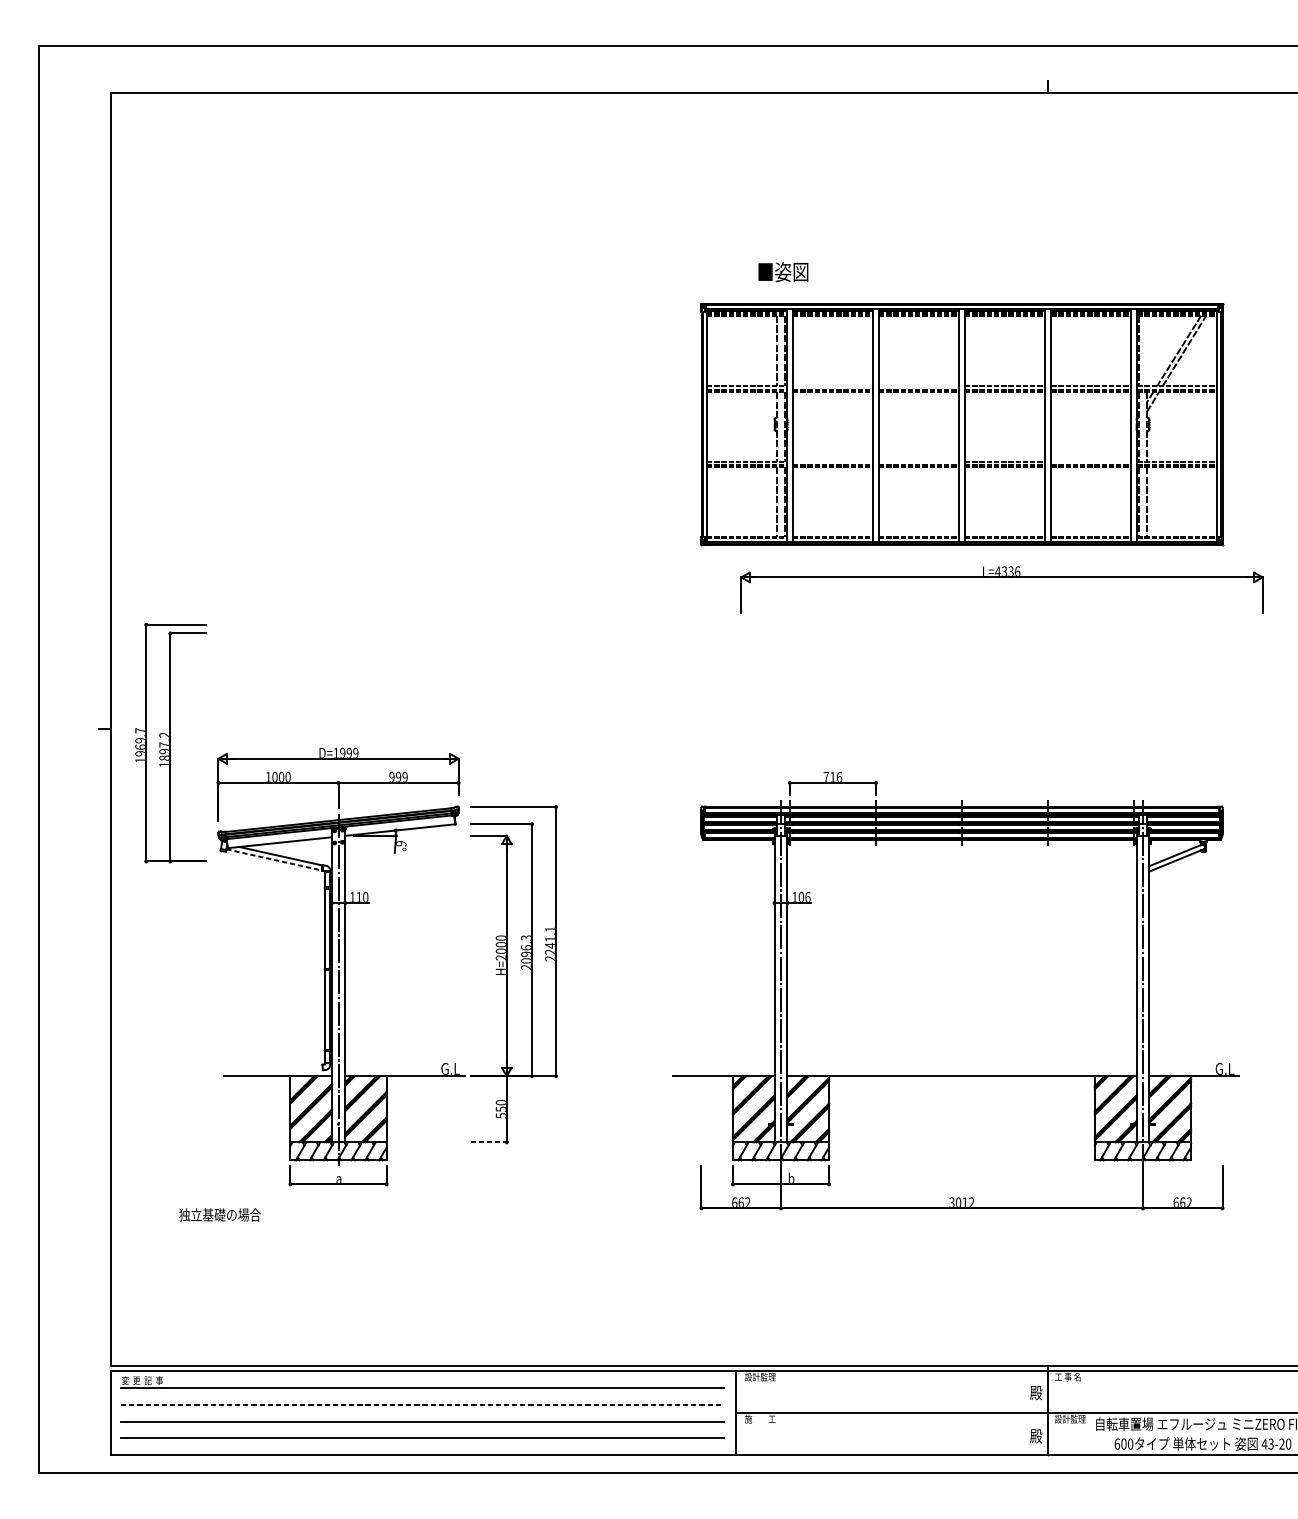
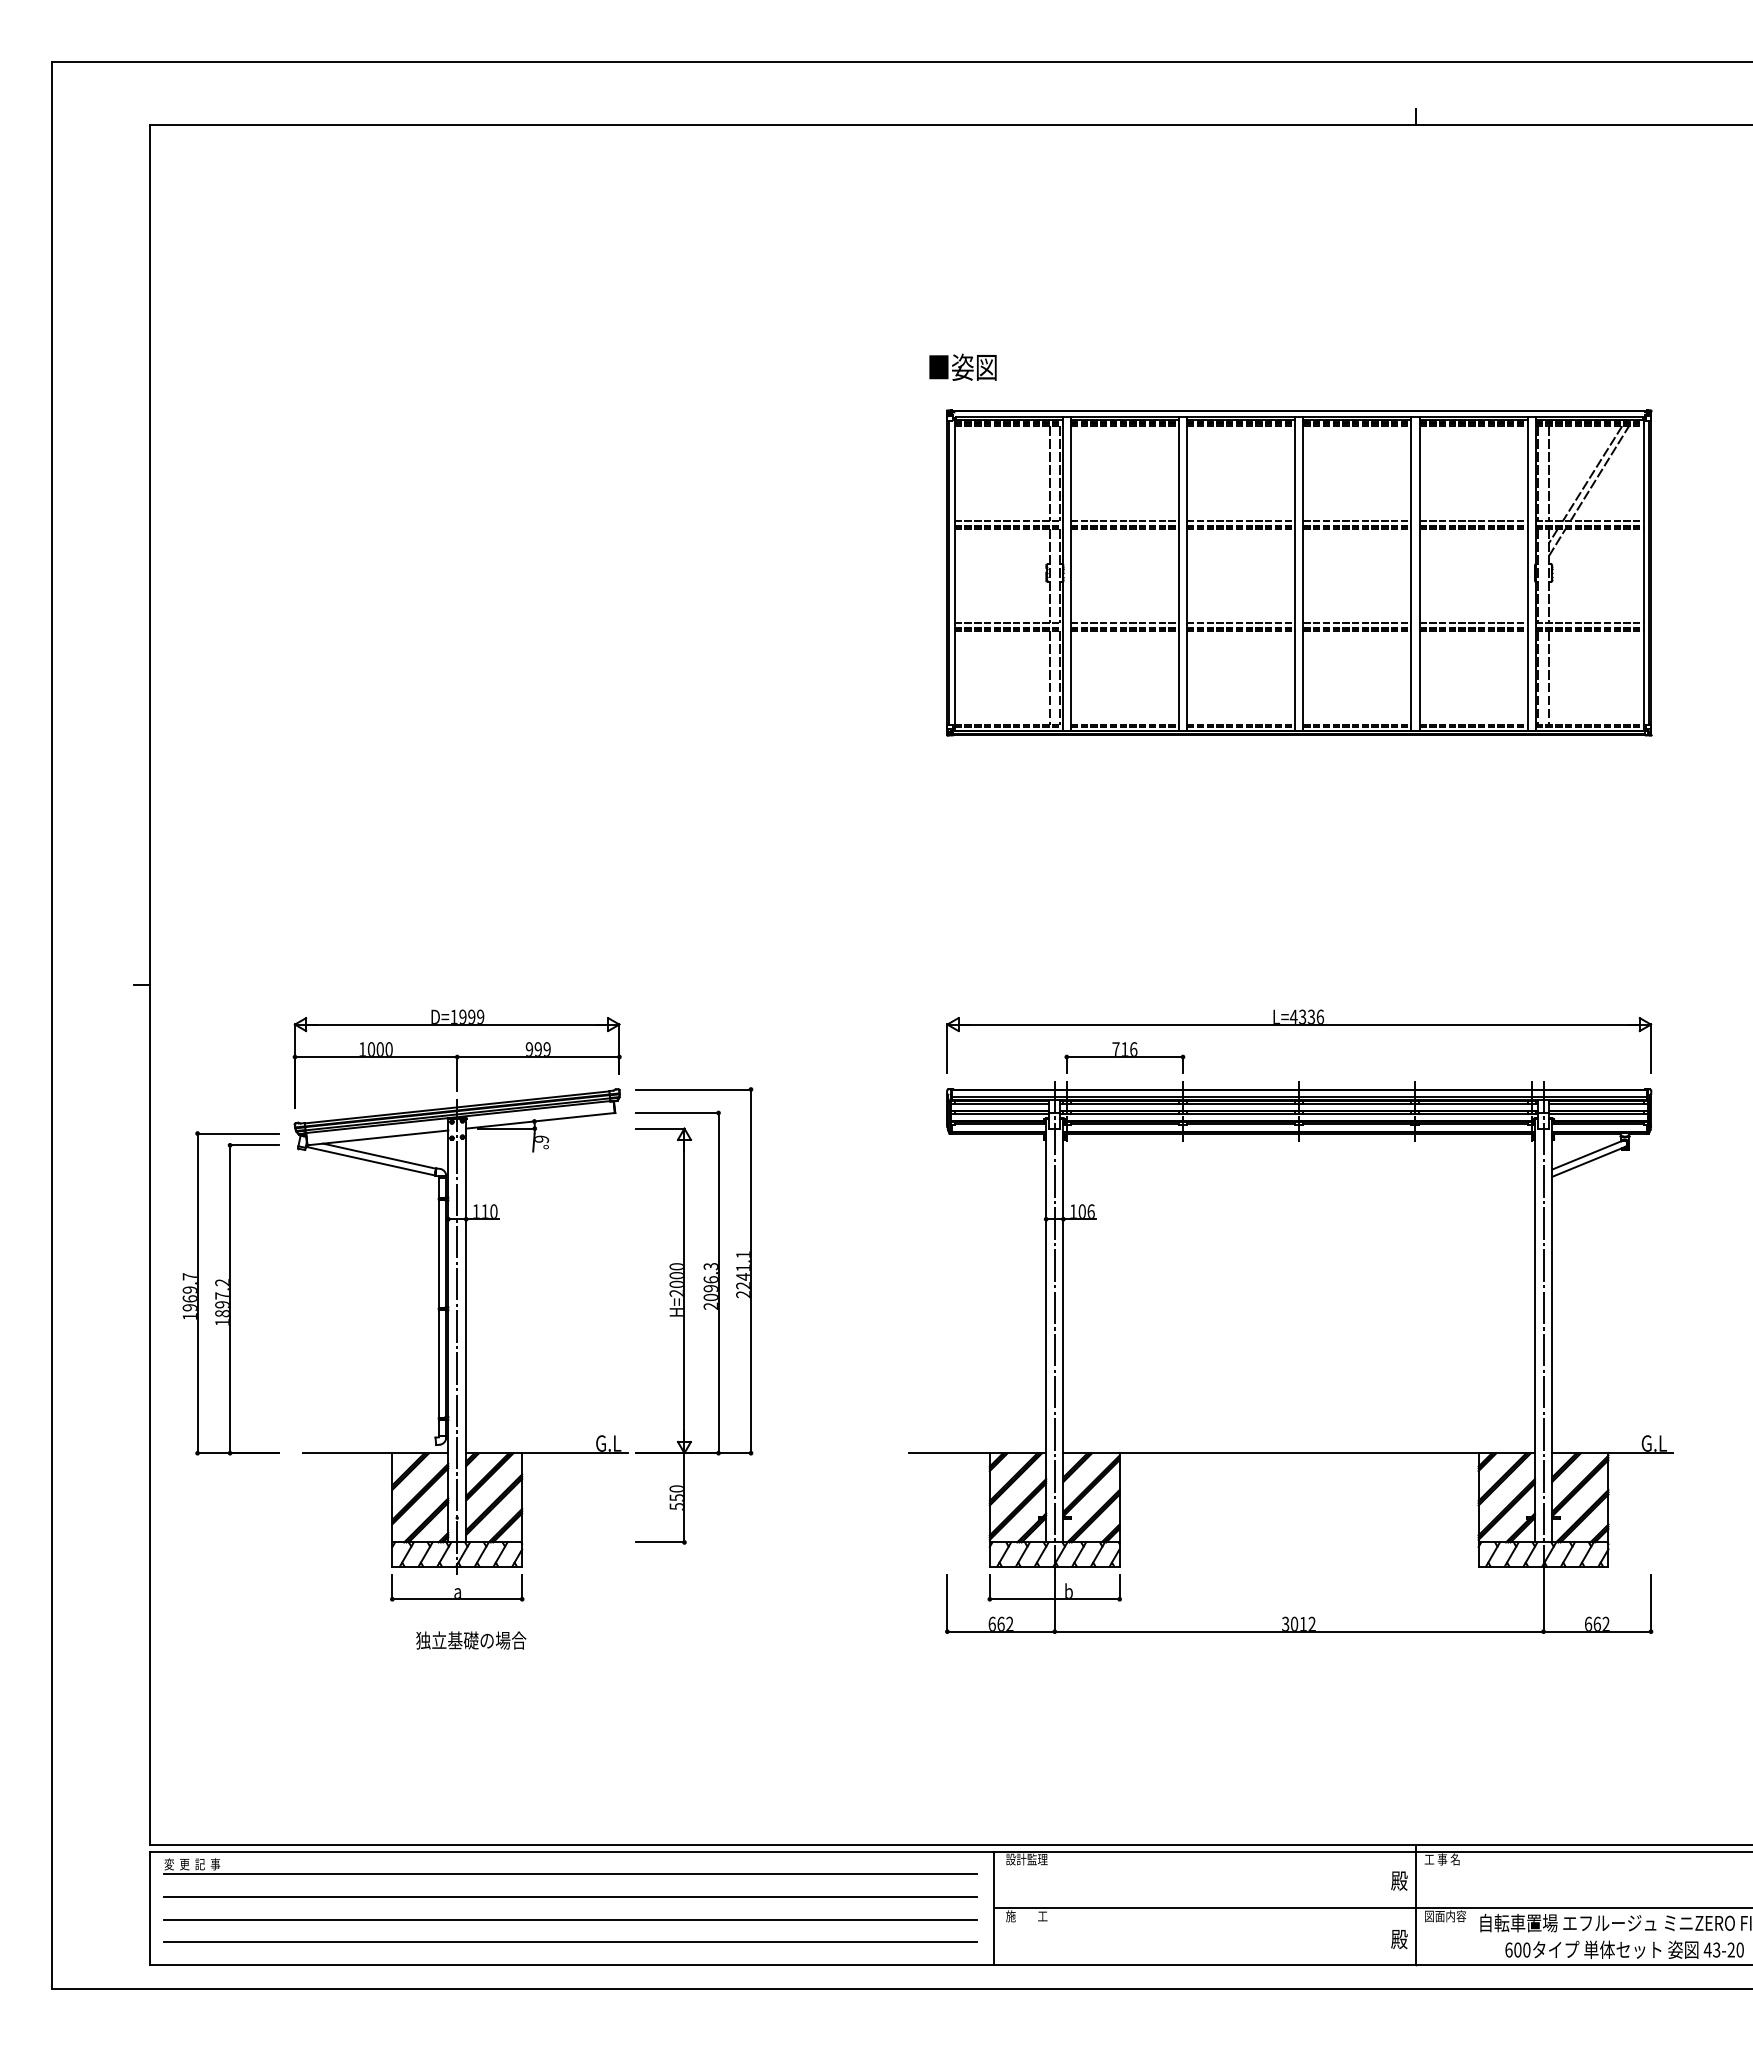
text: (783, 271) -> (962, 366), moved
line: (1147, 350) -> (1549, 473), added
line: (832, 386) -> (1124, 521), added
line: (919, 386) -> (1241, 521), added
line: (832, 461) -> (1124, 623), added
line: (919, 461) -> (1241, 623), added
line: (1091, 461) -> (1473, 623), added
part: (1002, 578) -> (1299, 1025), moved
part: (170, 743) -> (230, 1293), moved
line: (275, 860) -> (371, 1161), dashed -> solid
line: (489, 1142) -> (660, 1542), dashed -> solid
text: (220, 1214) -> (471, 1640), moved
line: (422, 1404) -> (570, 1896), dashed -> solid
text: (1070, 1419) -> (1445, 1916), 設計監理 -> 図面内容

